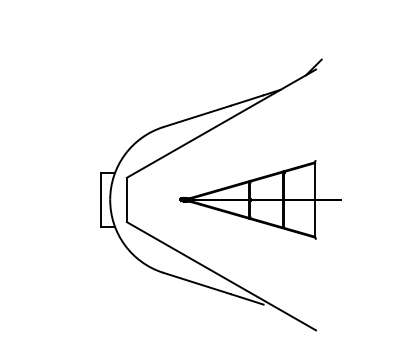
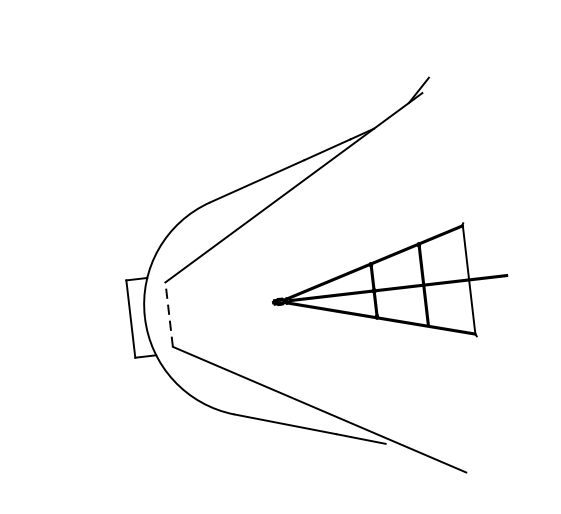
line: (126, 199) -> (168, 314), solid -> dashed
part: (260, 199) -> (389, 288), moved

